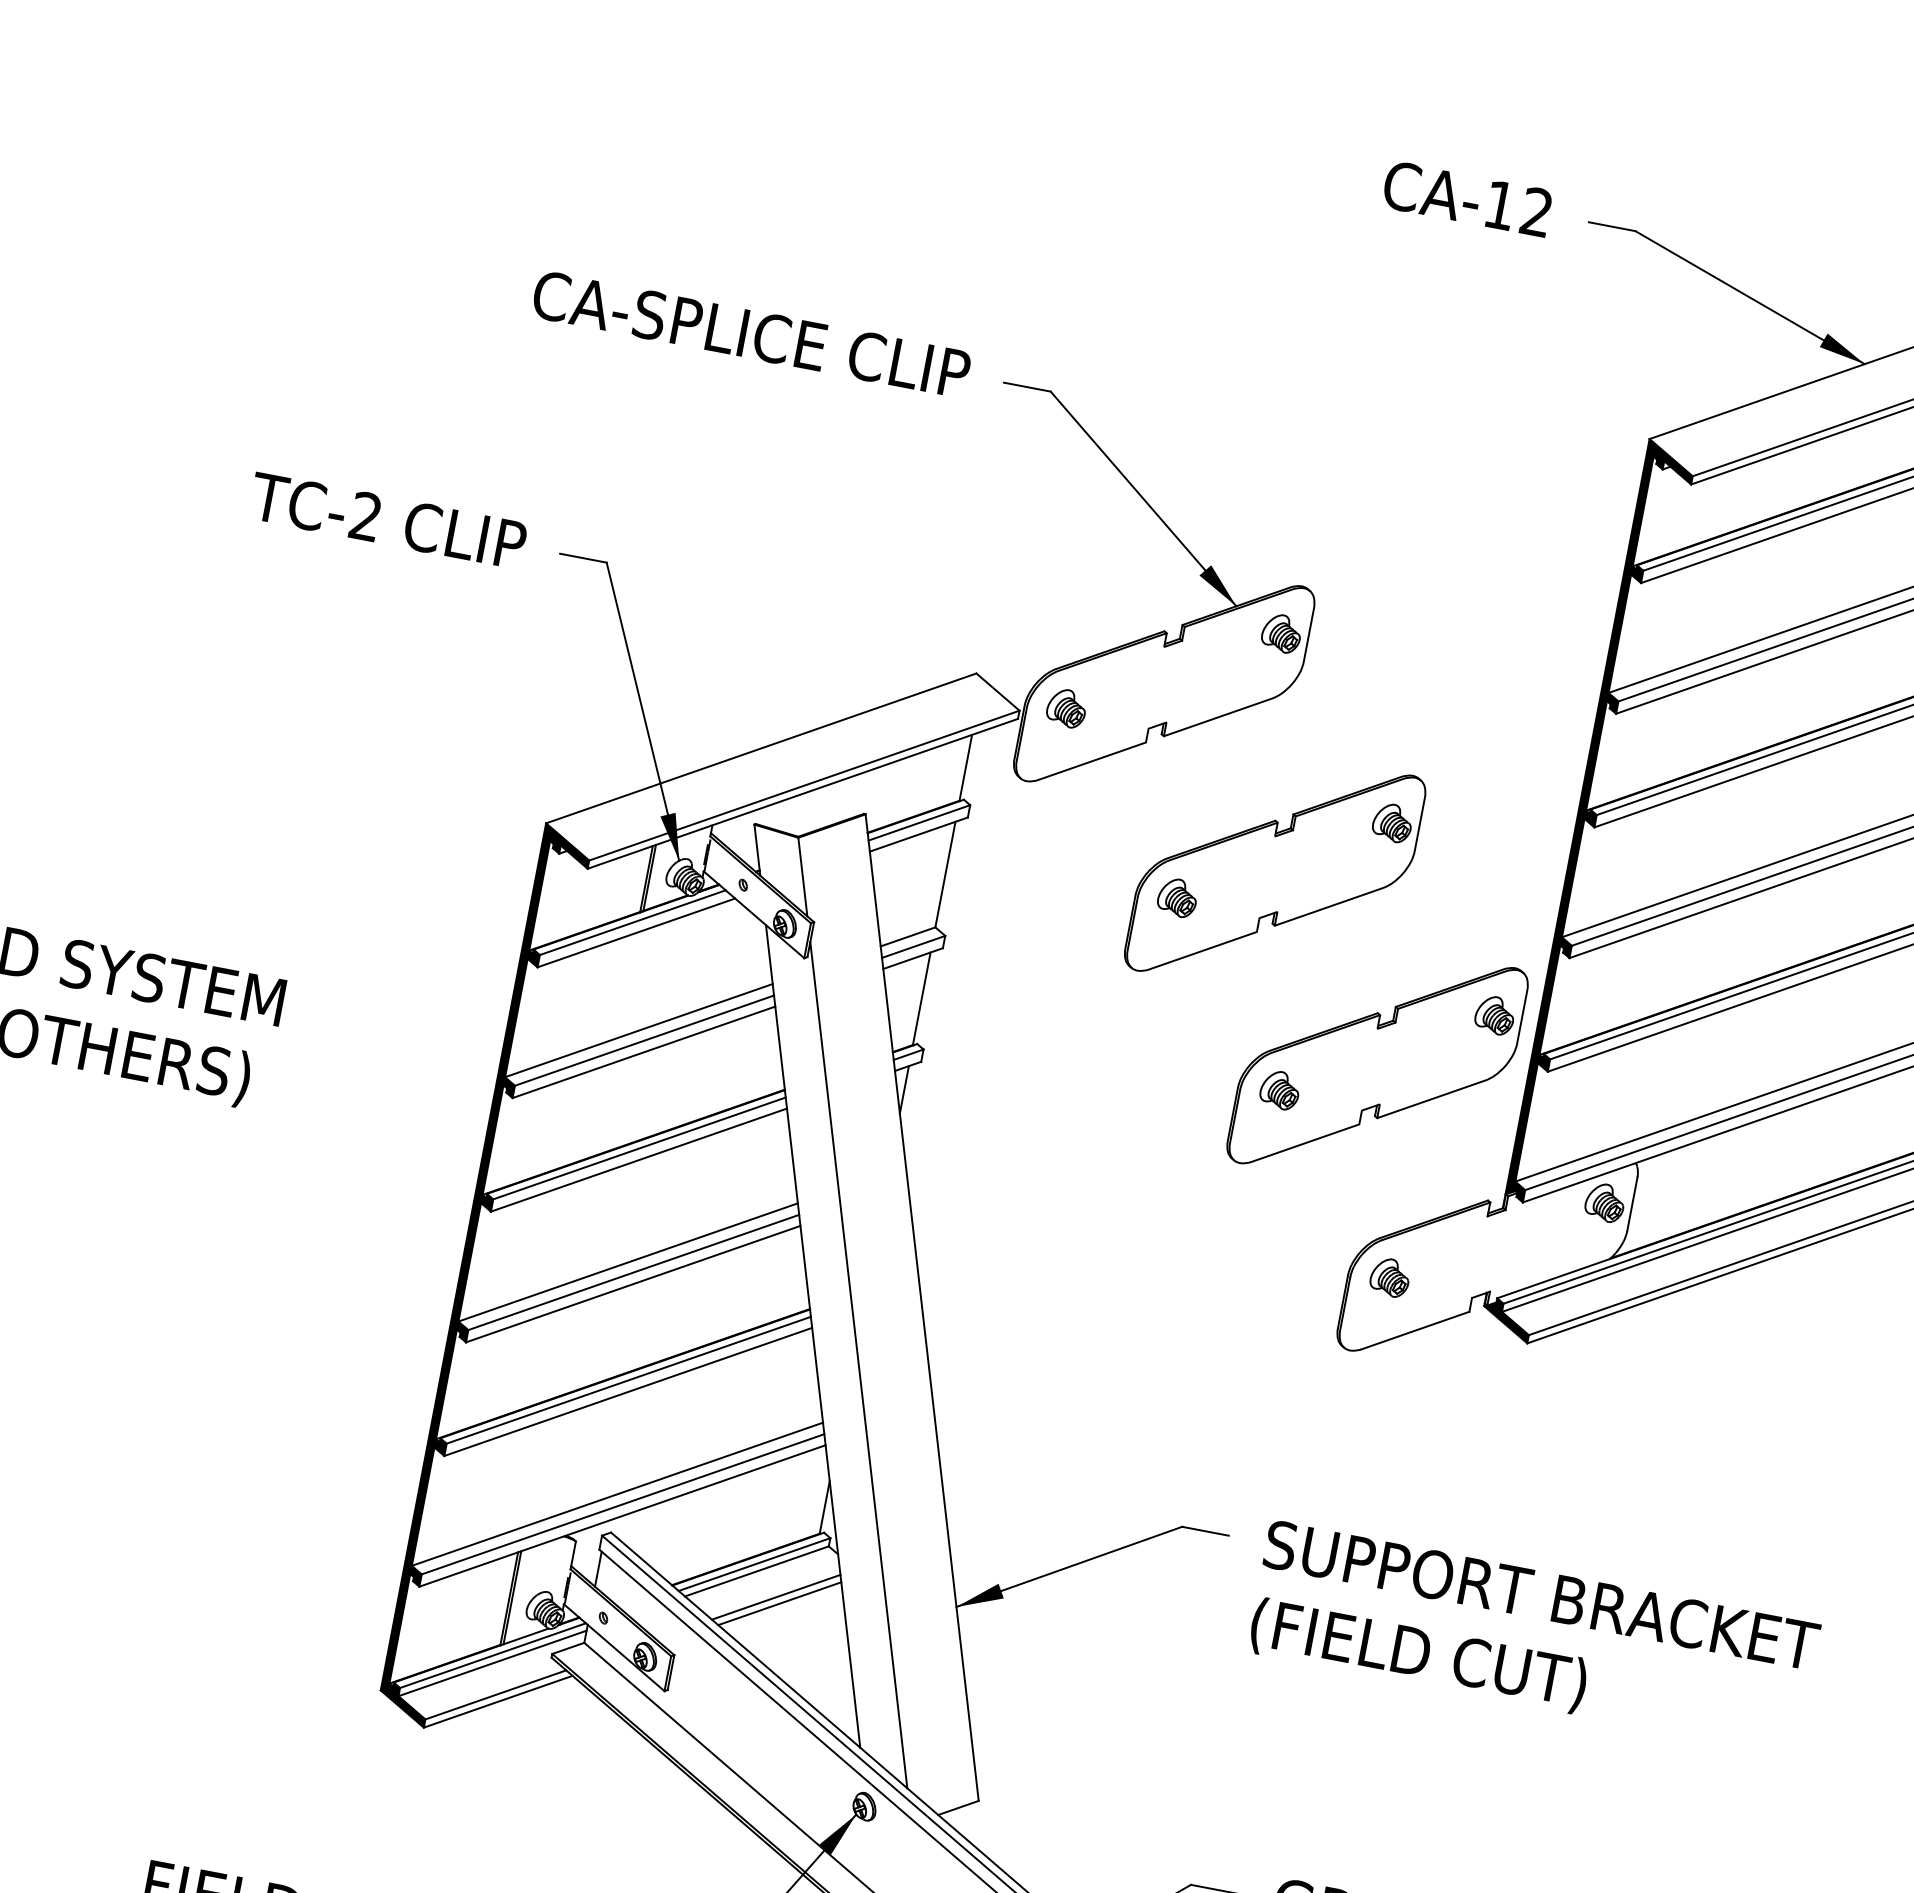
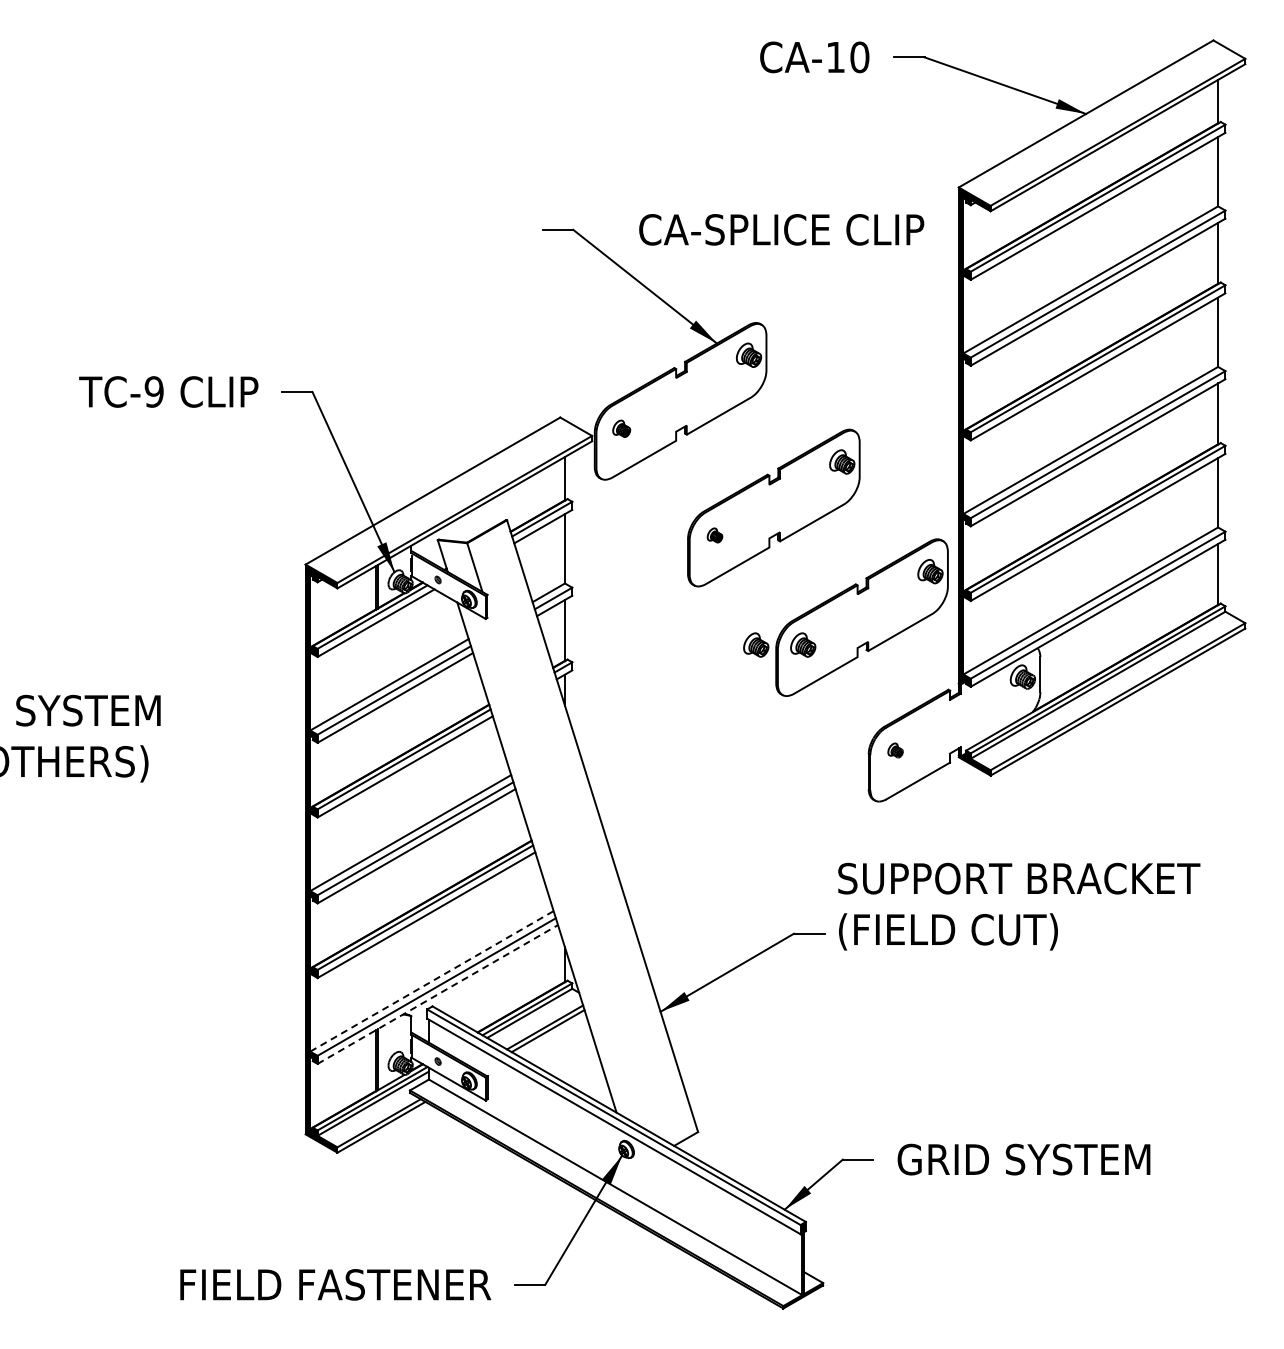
text: (1536, 212) -> (859, 57), CA-12 -> CA-10
text: (751, 333) -> (781, 229), moved
text: (364, 515) -> (153, 391), TC-2 -> TC-9
part: (1066, 707) -> (621, 428), size x0.7
part: (1176, 897) -> (714, 535), size x0.6
part: (1209, 1075) -> (756, 644), added
part: (1389, 1277) -> (895, 750), size x0.6
line: (859, 1363) -> (569, 869), removed
line: (616, 1494) -> (431, 981), solid -> dashed
line: (622, 1515) -> (437, 994), solid -> dashed
text: (1534, 1637) -> (1019, 906), moved

